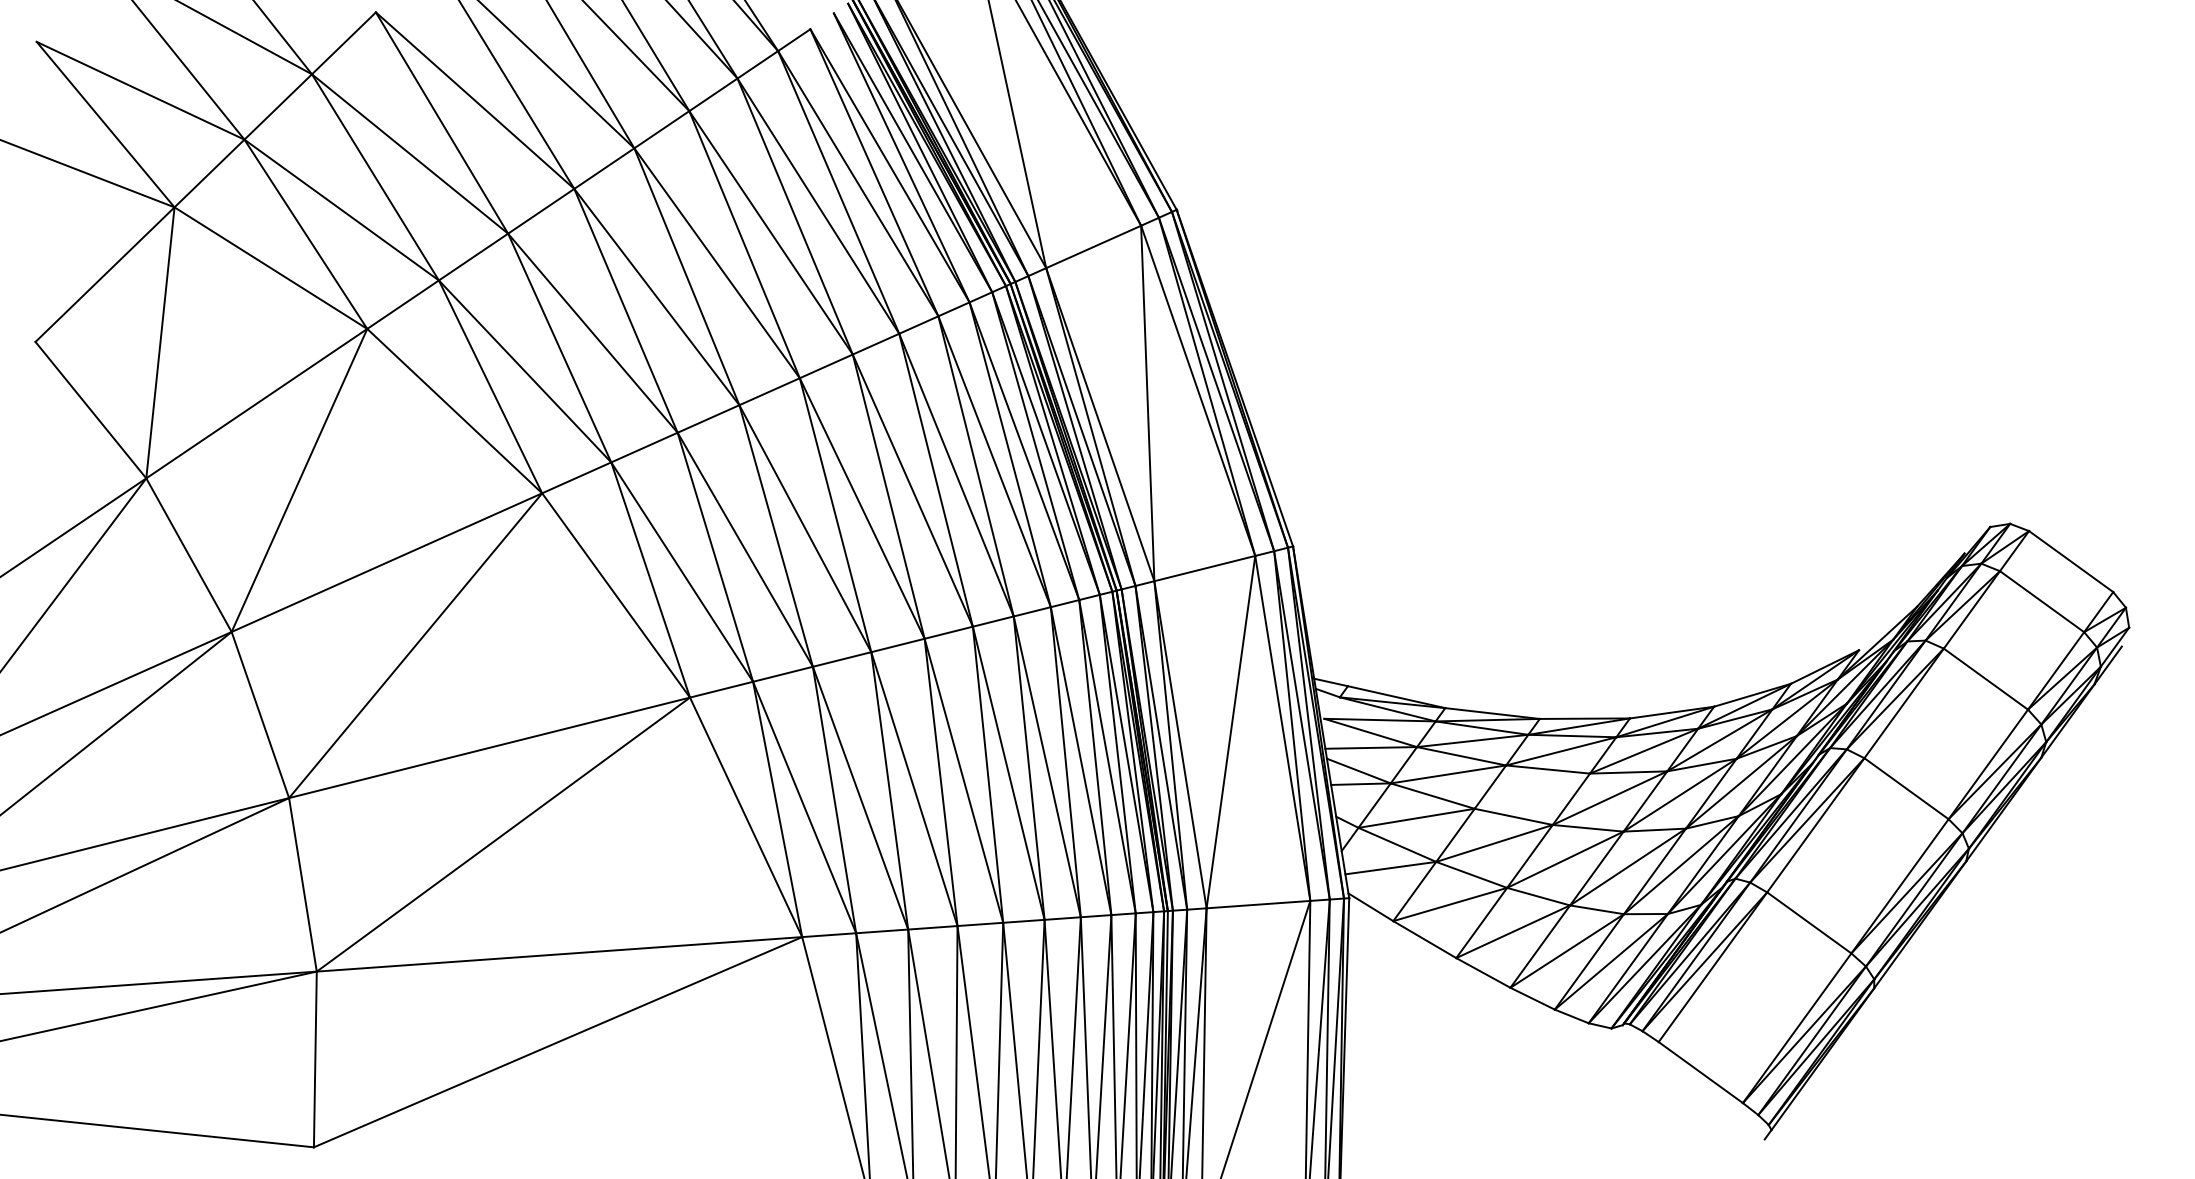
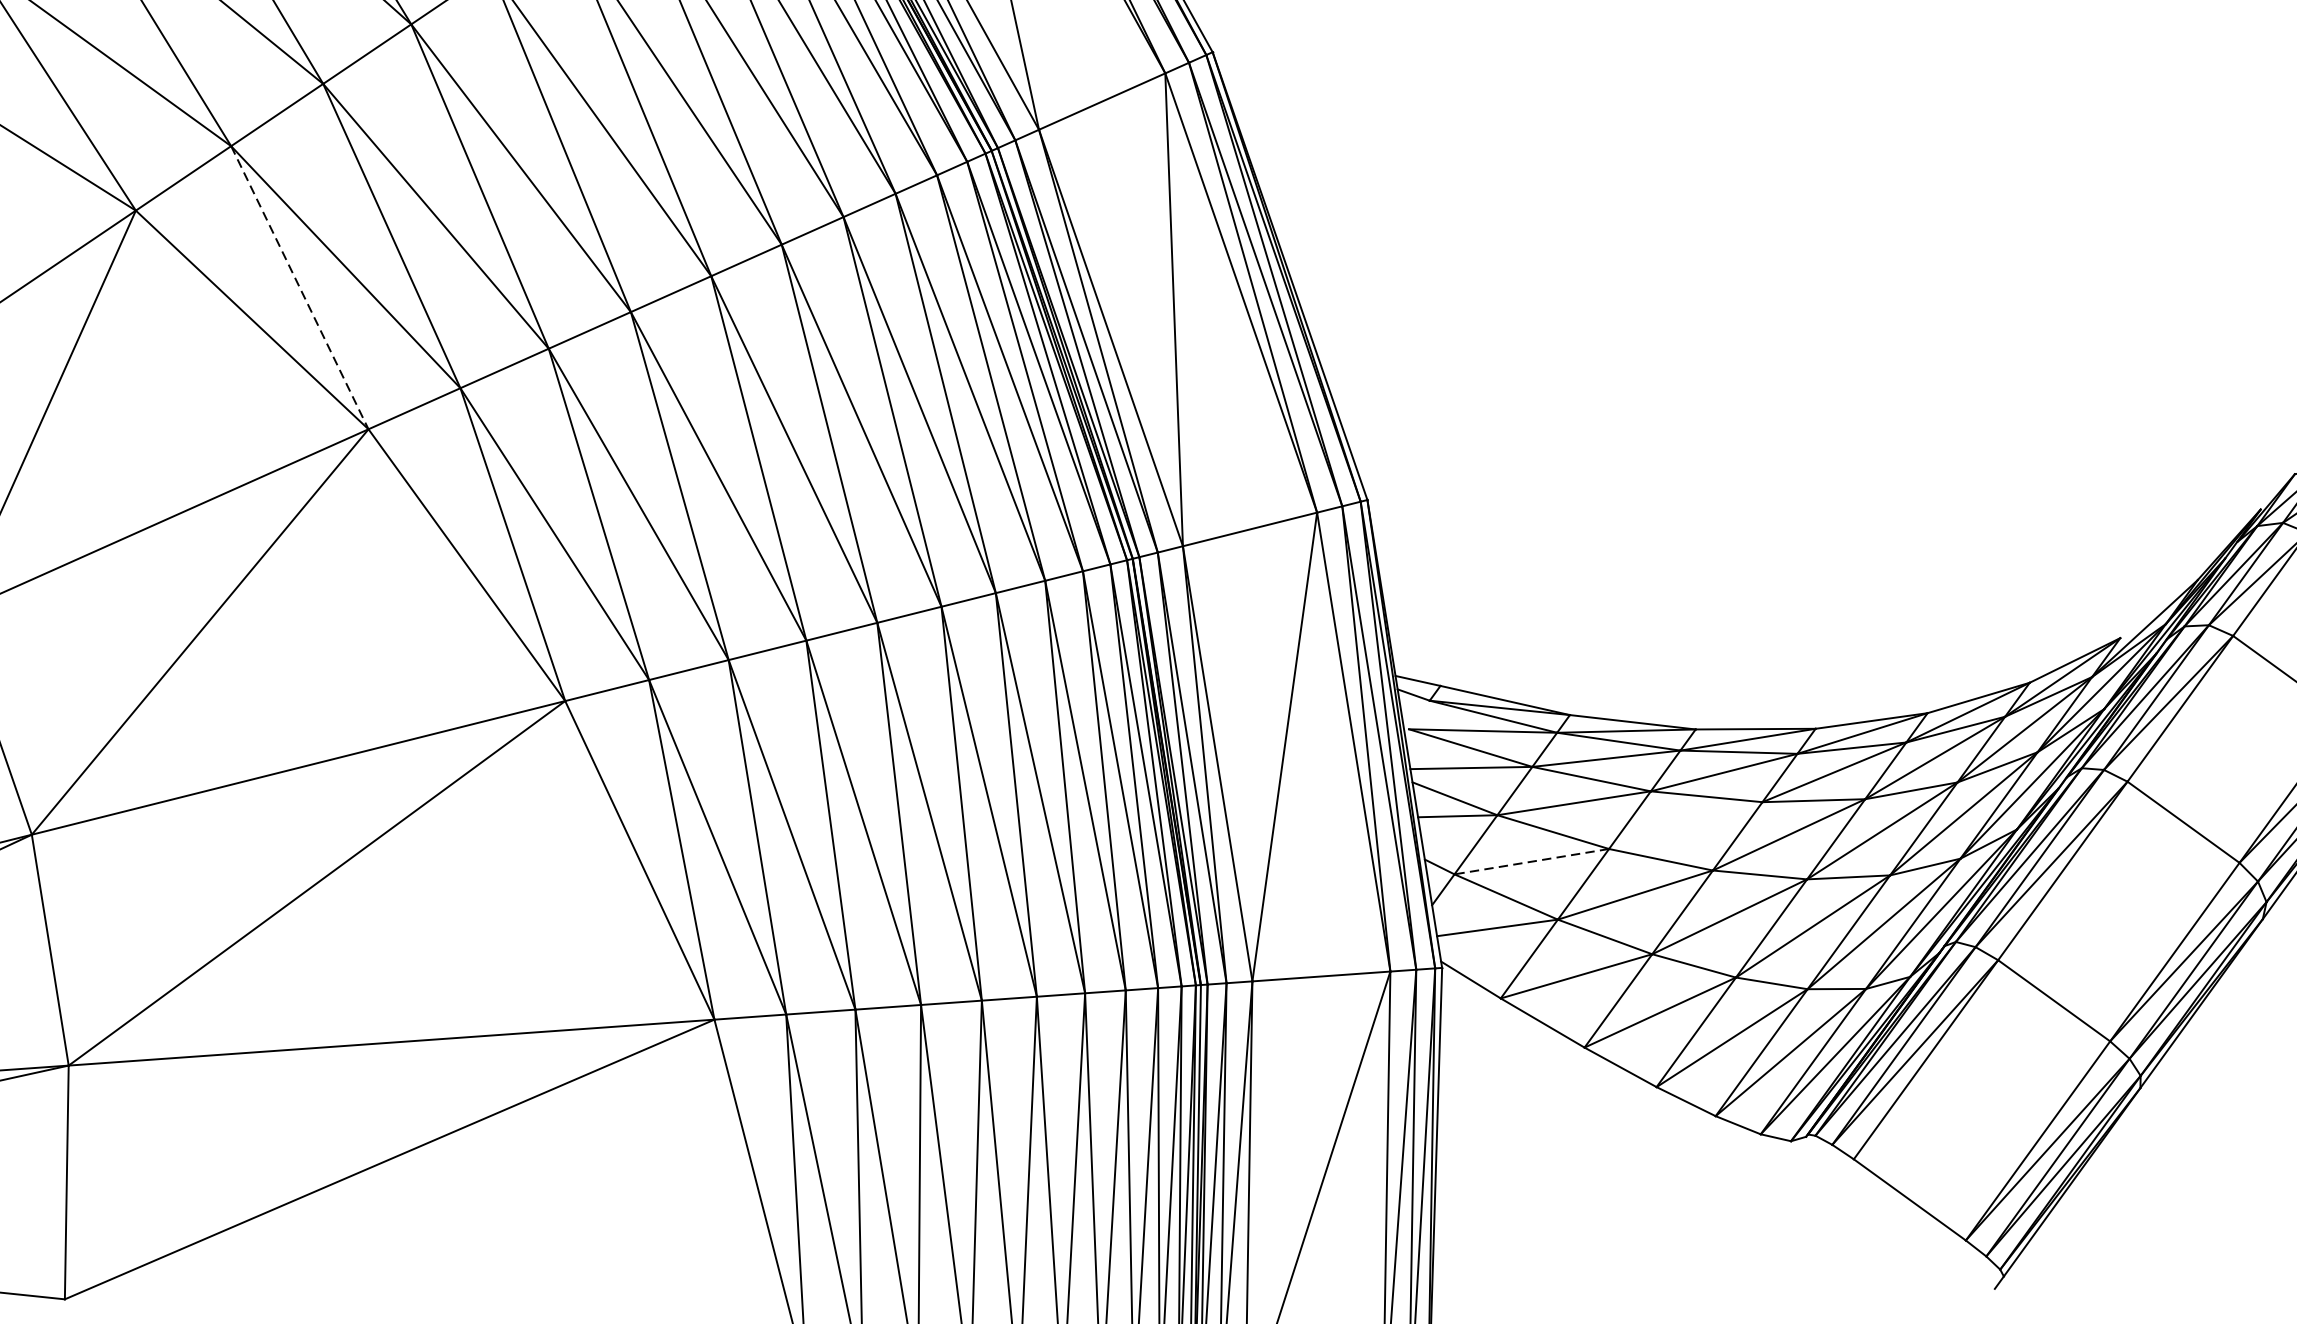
line: (490, 387) -> (299, 288), solid -> dashed
line: (1416, 818) -> (1531, 861), solid -> dashed

